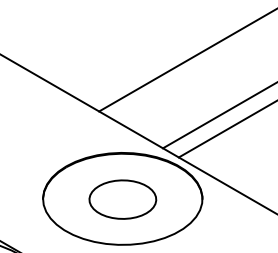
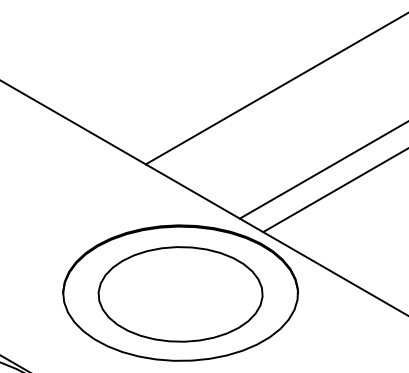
part: (122, 199) -> (180, 294), size x1.67

